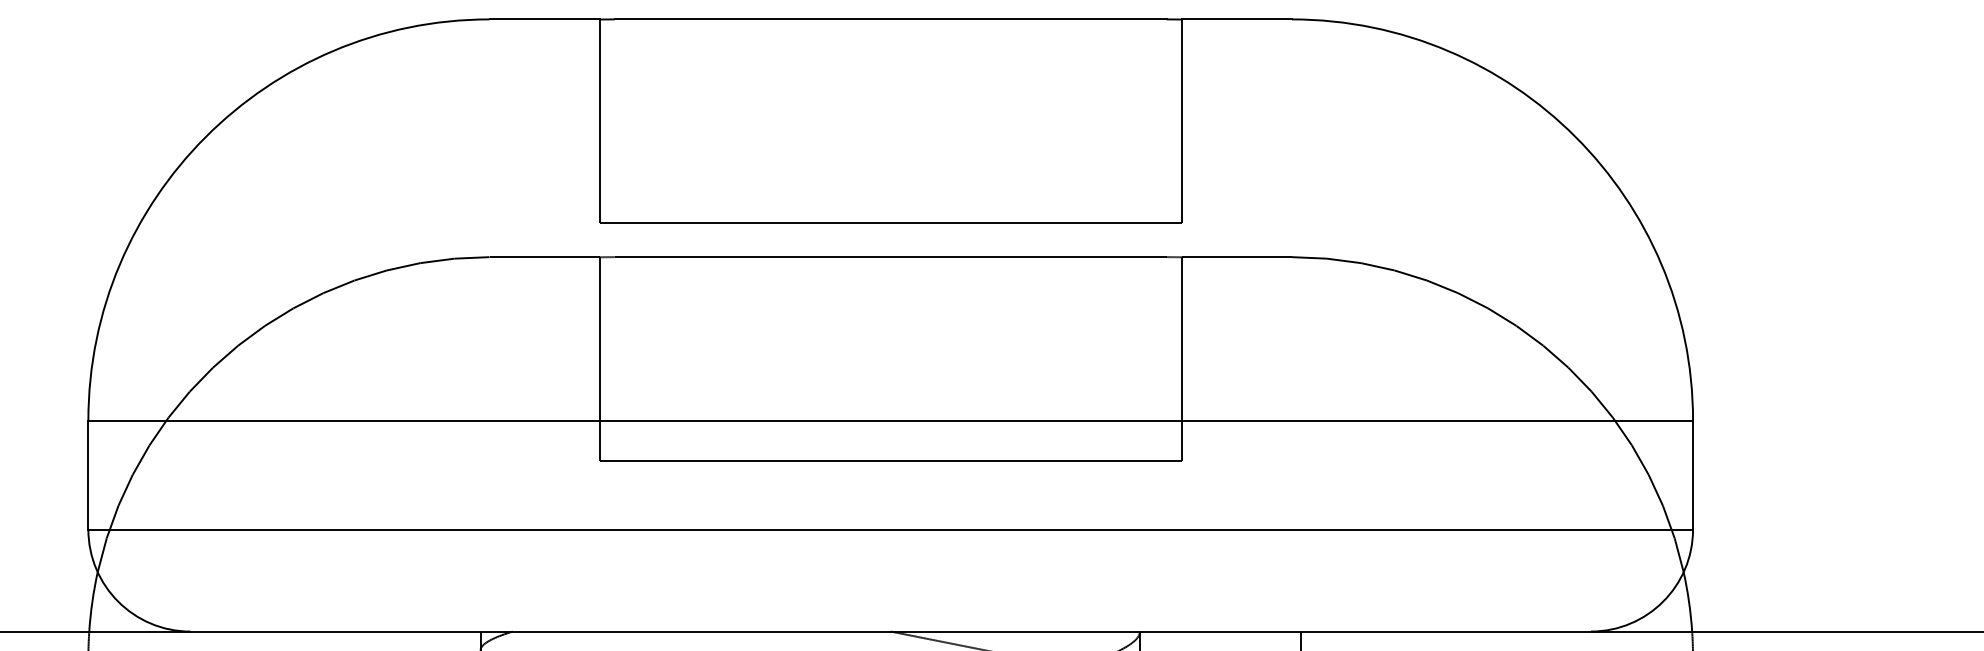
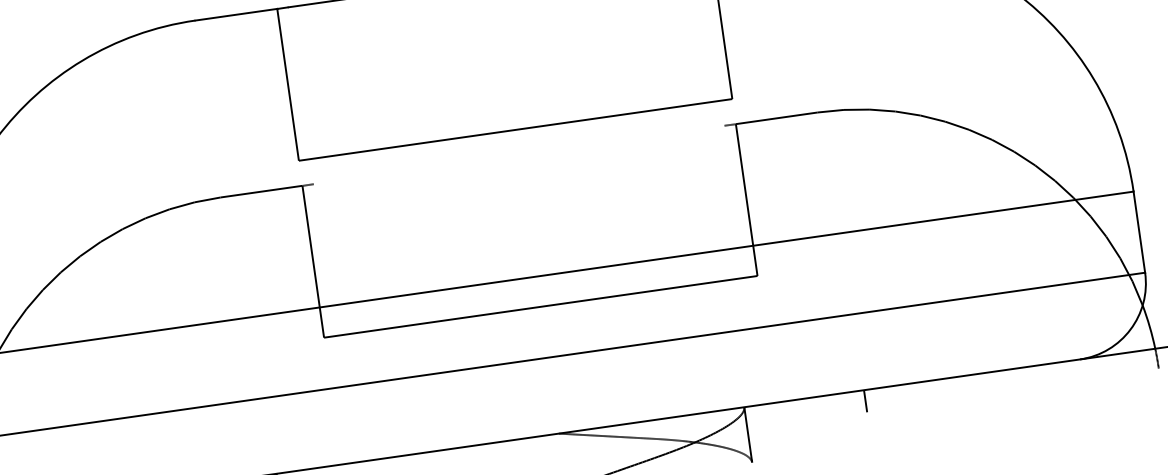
line: (890, 257) -> (519, 155), removed

